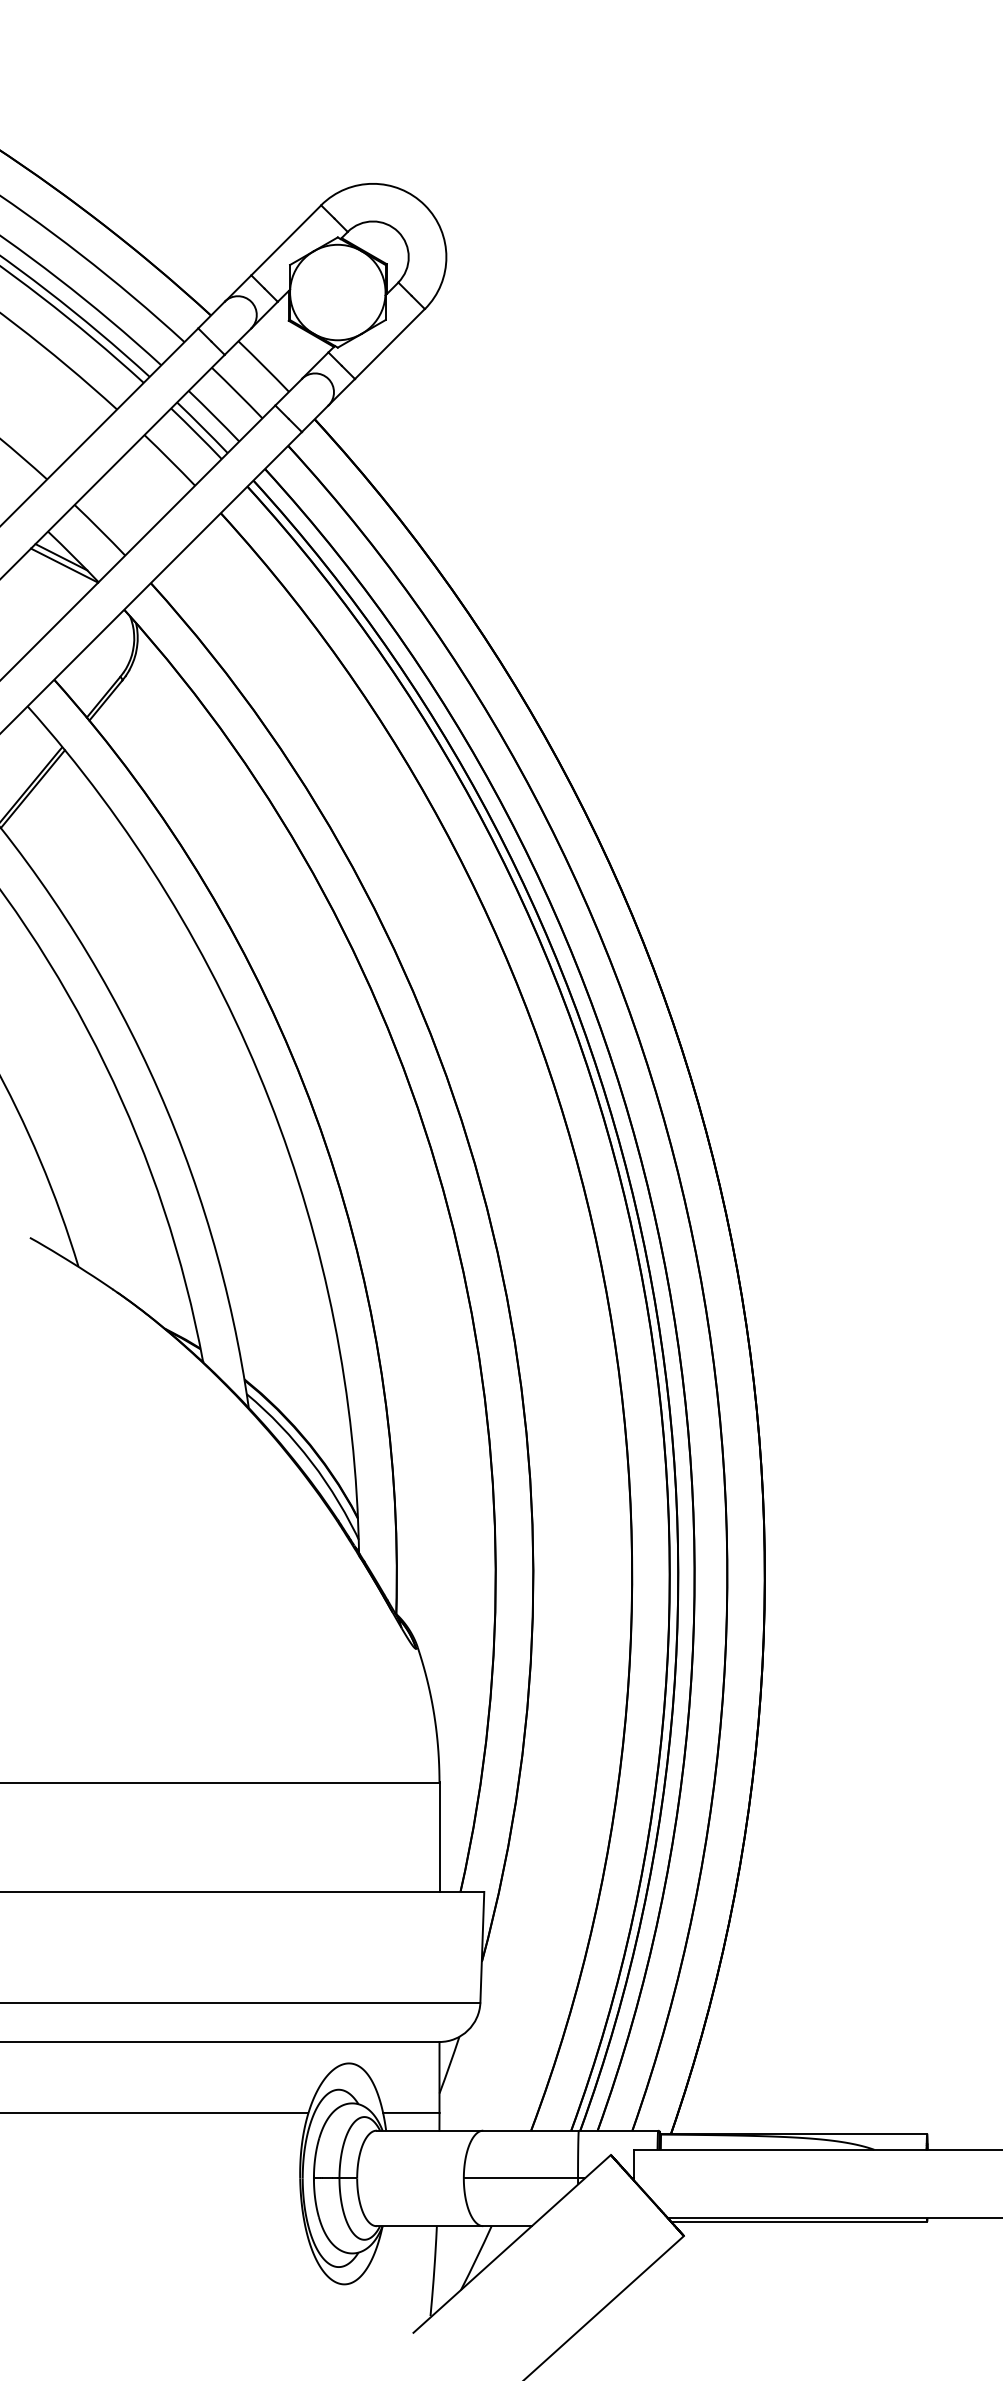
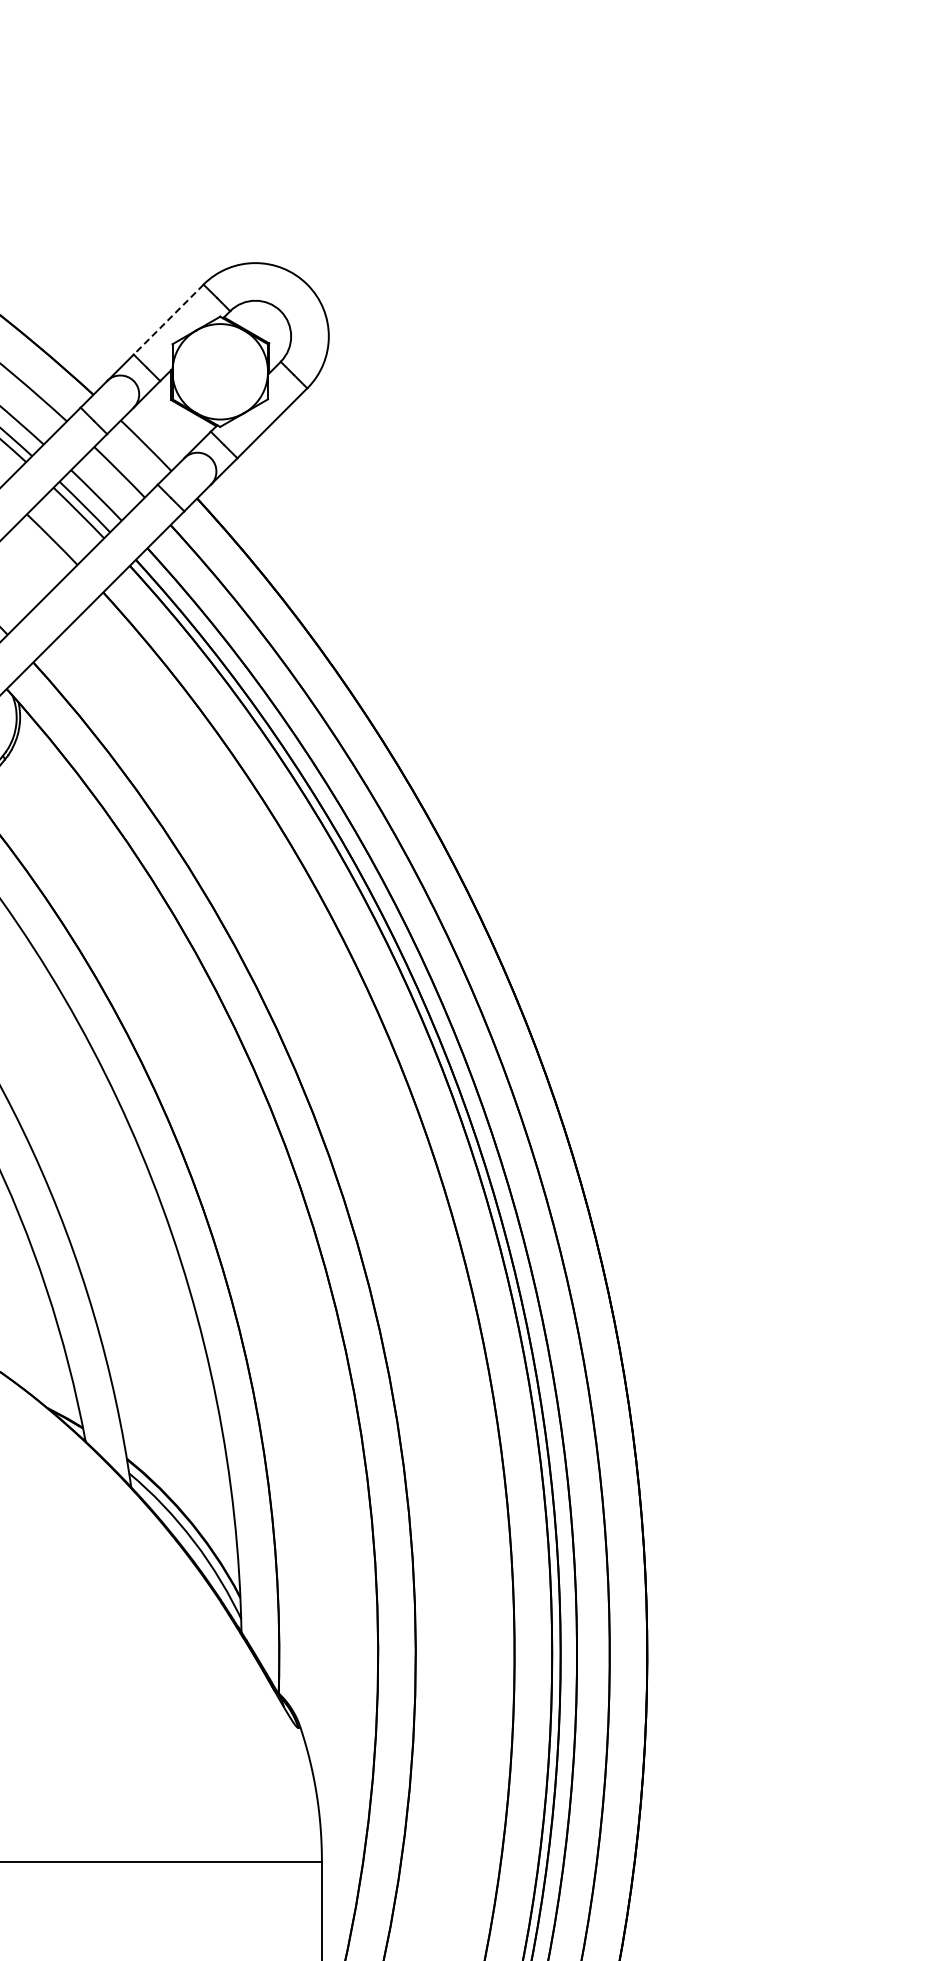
line: (285, 240) -> (167, 319), solid -> dashed

